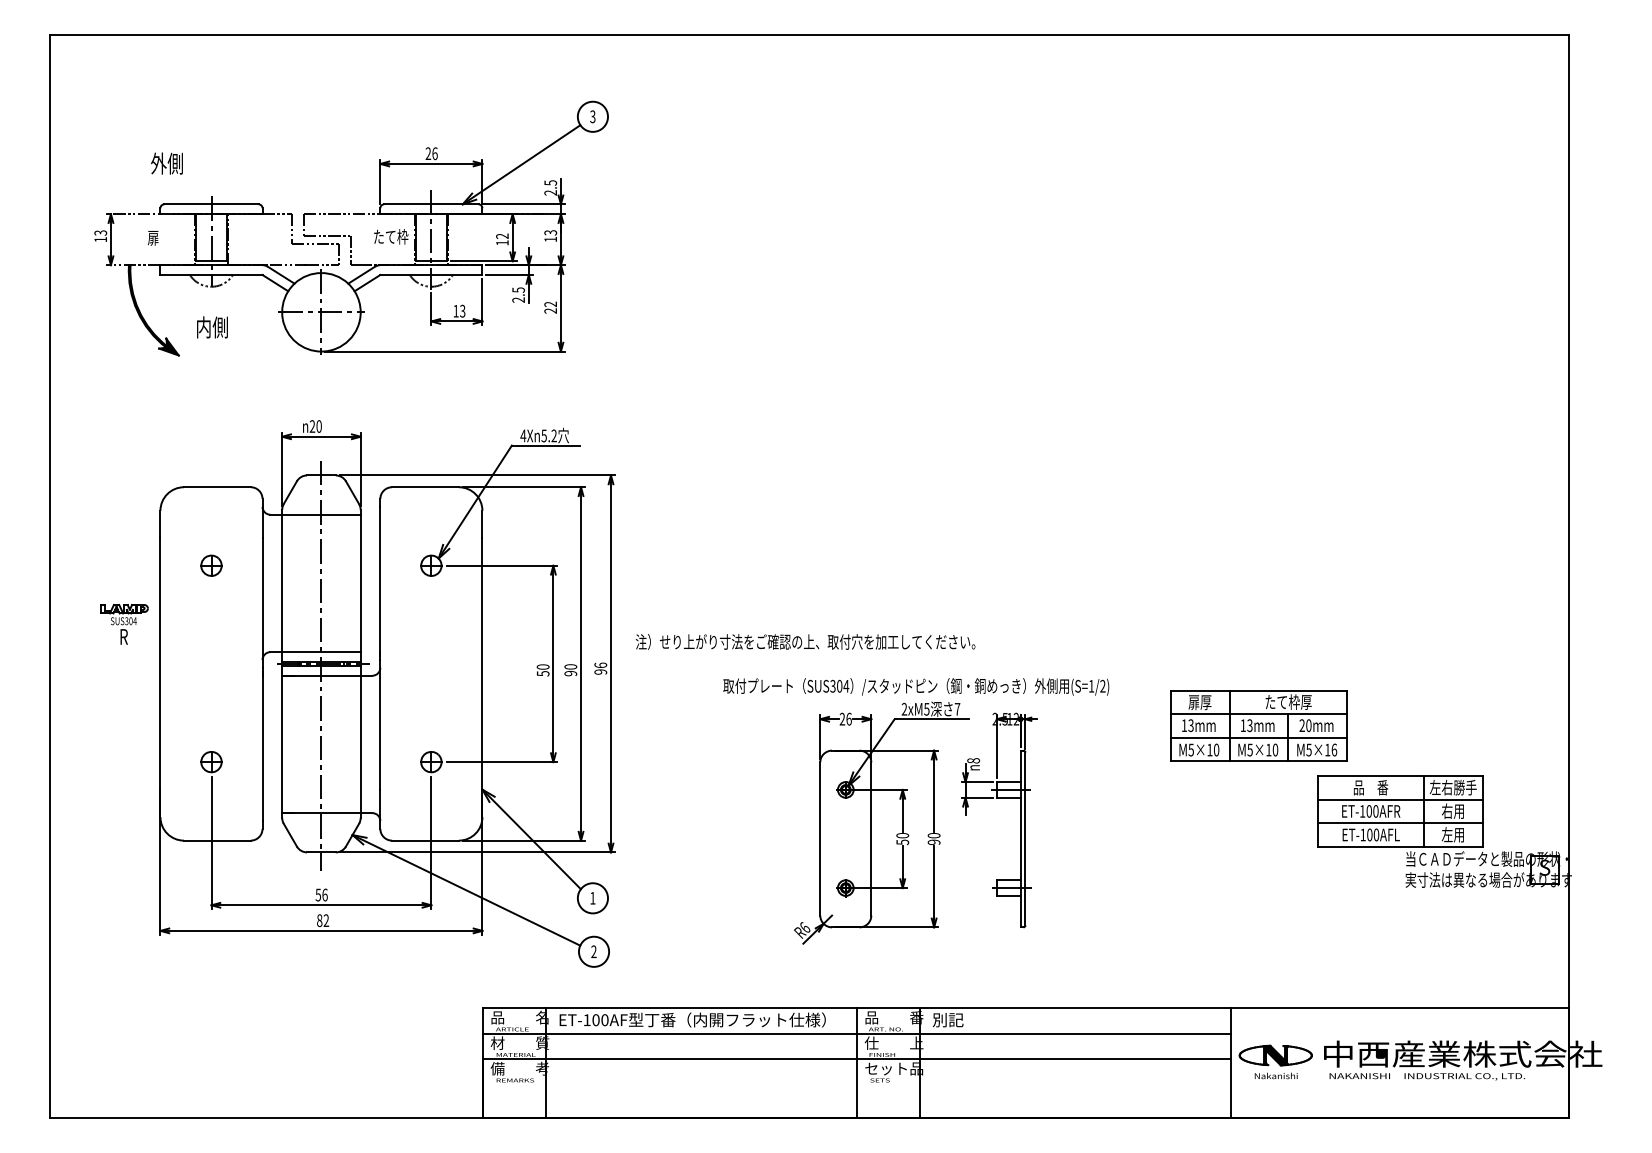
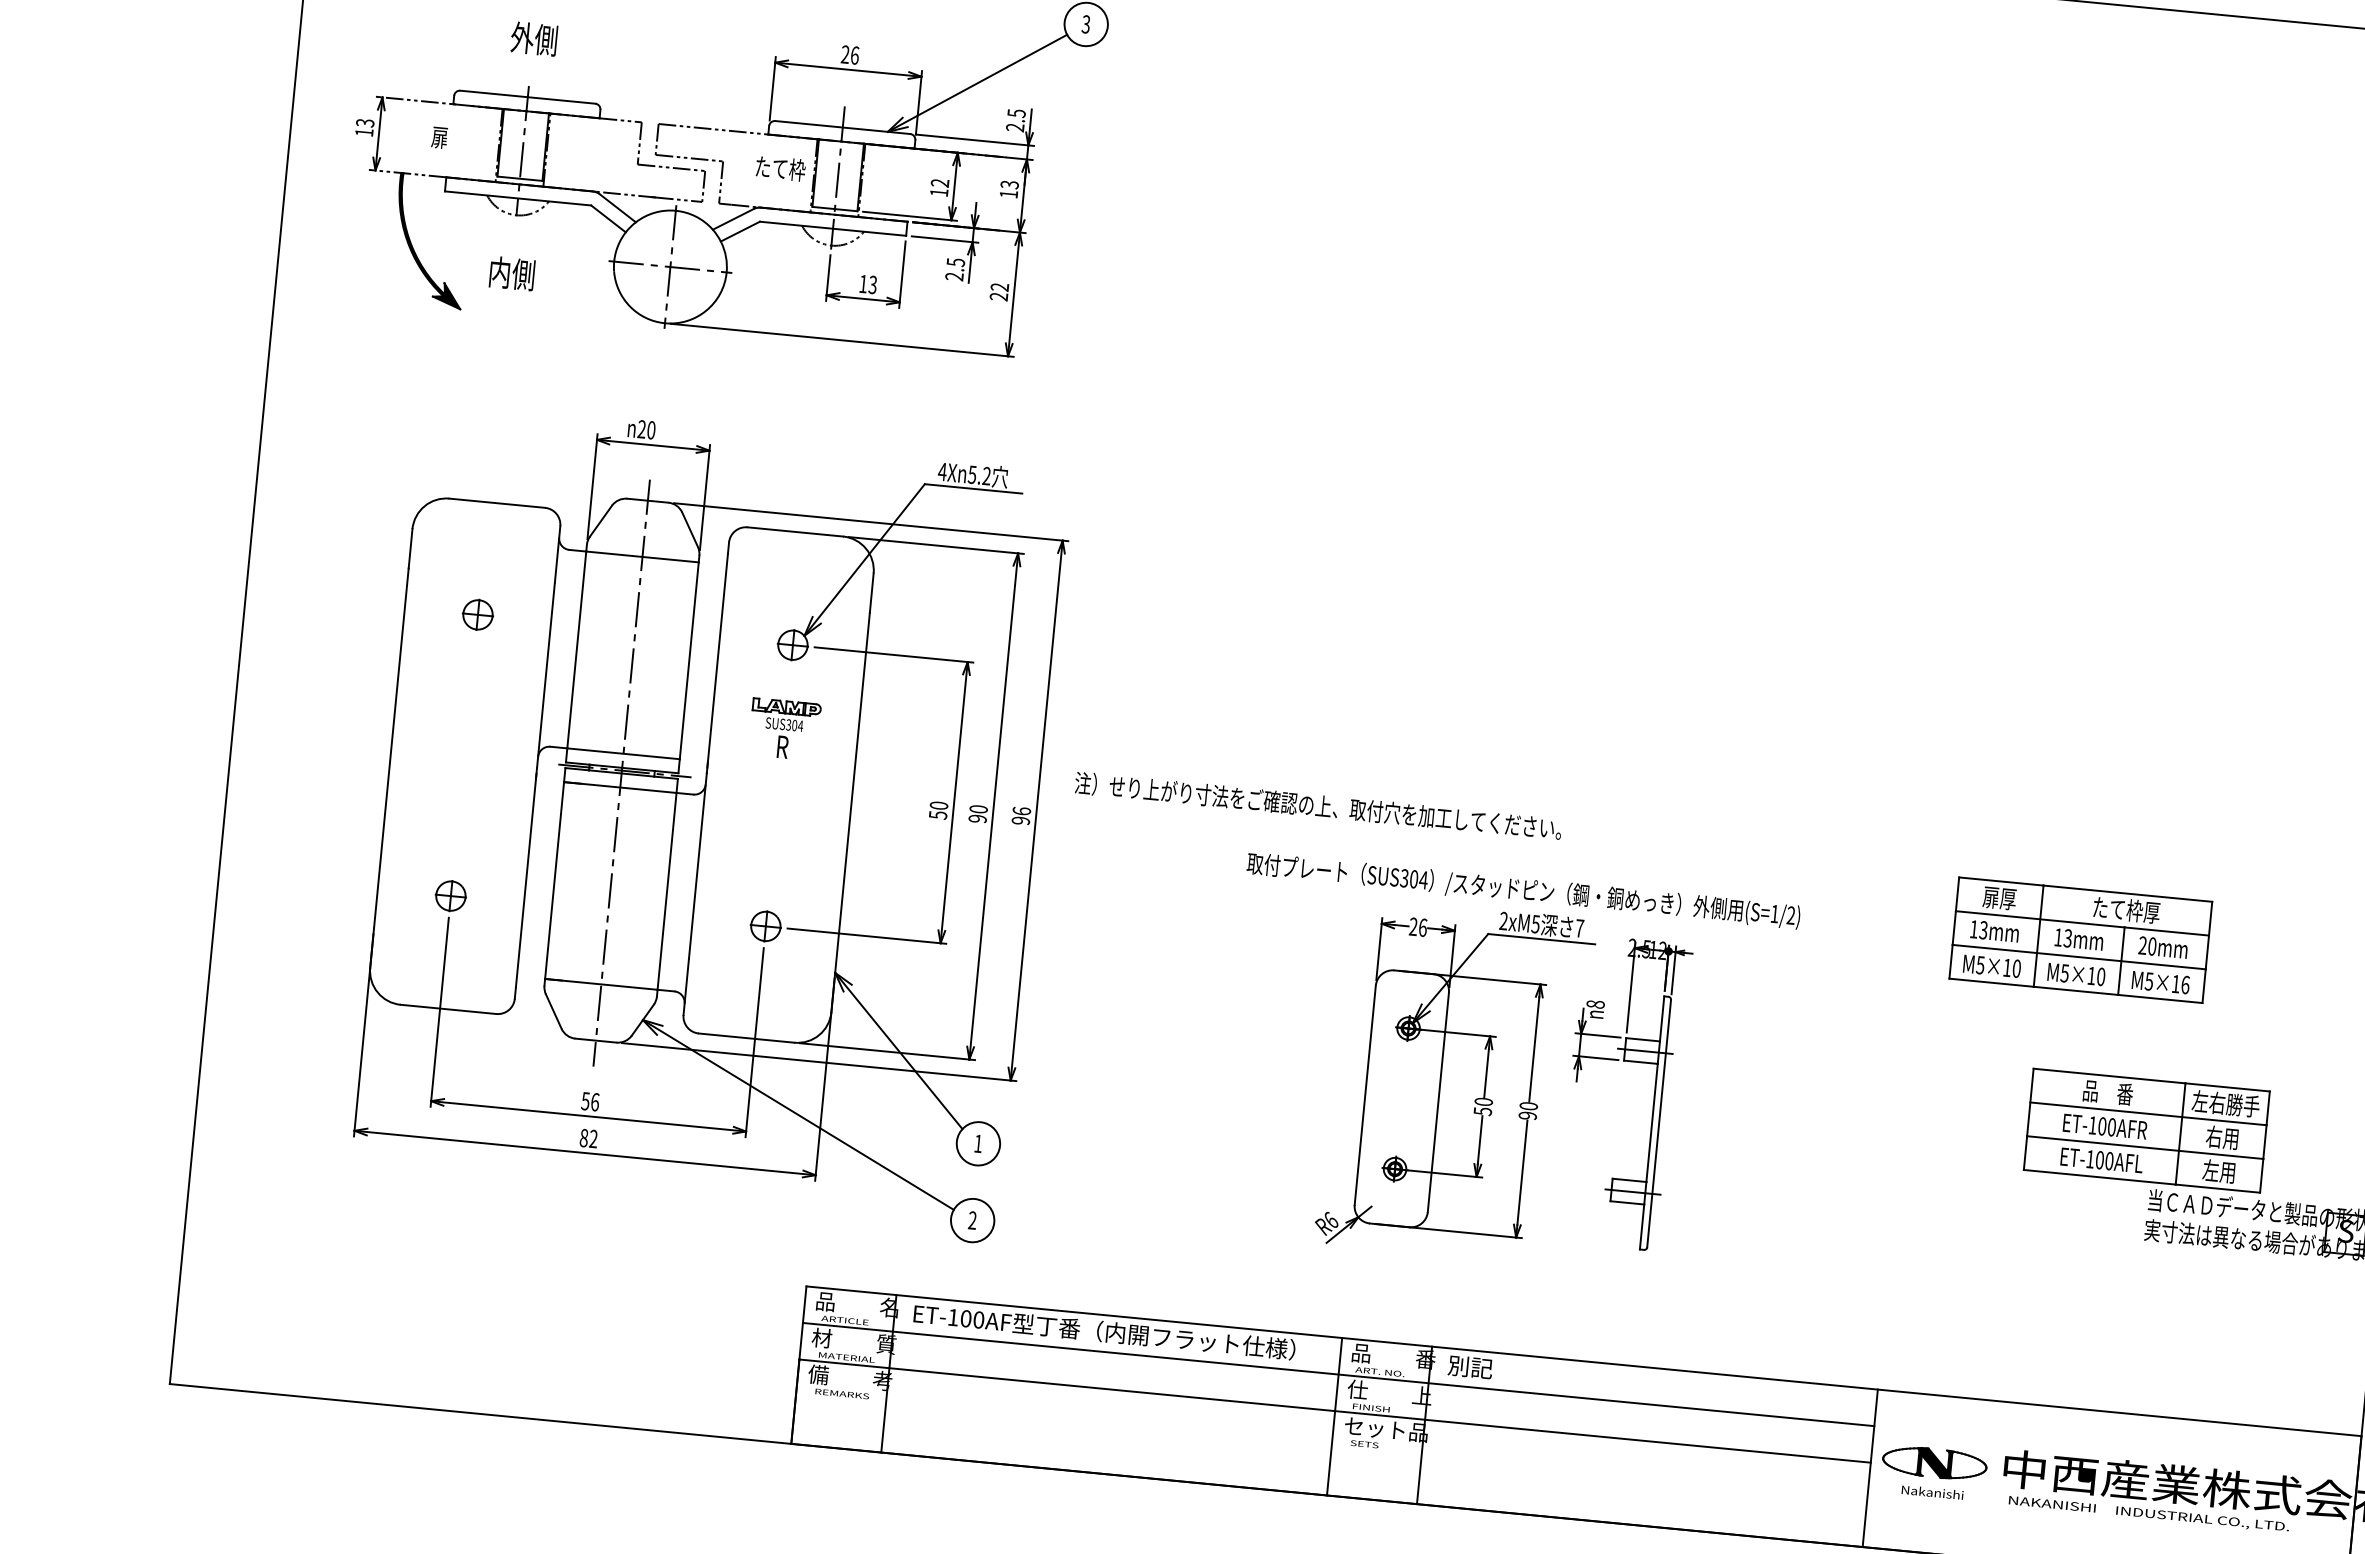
text: (166, 163) -> (533, 38), moved
part: (124, 624) -> (785, 729), moved
part: (1258, 725) -> (2080, 939), moved
part: (916, 811) -> (1506, 1069), moved

